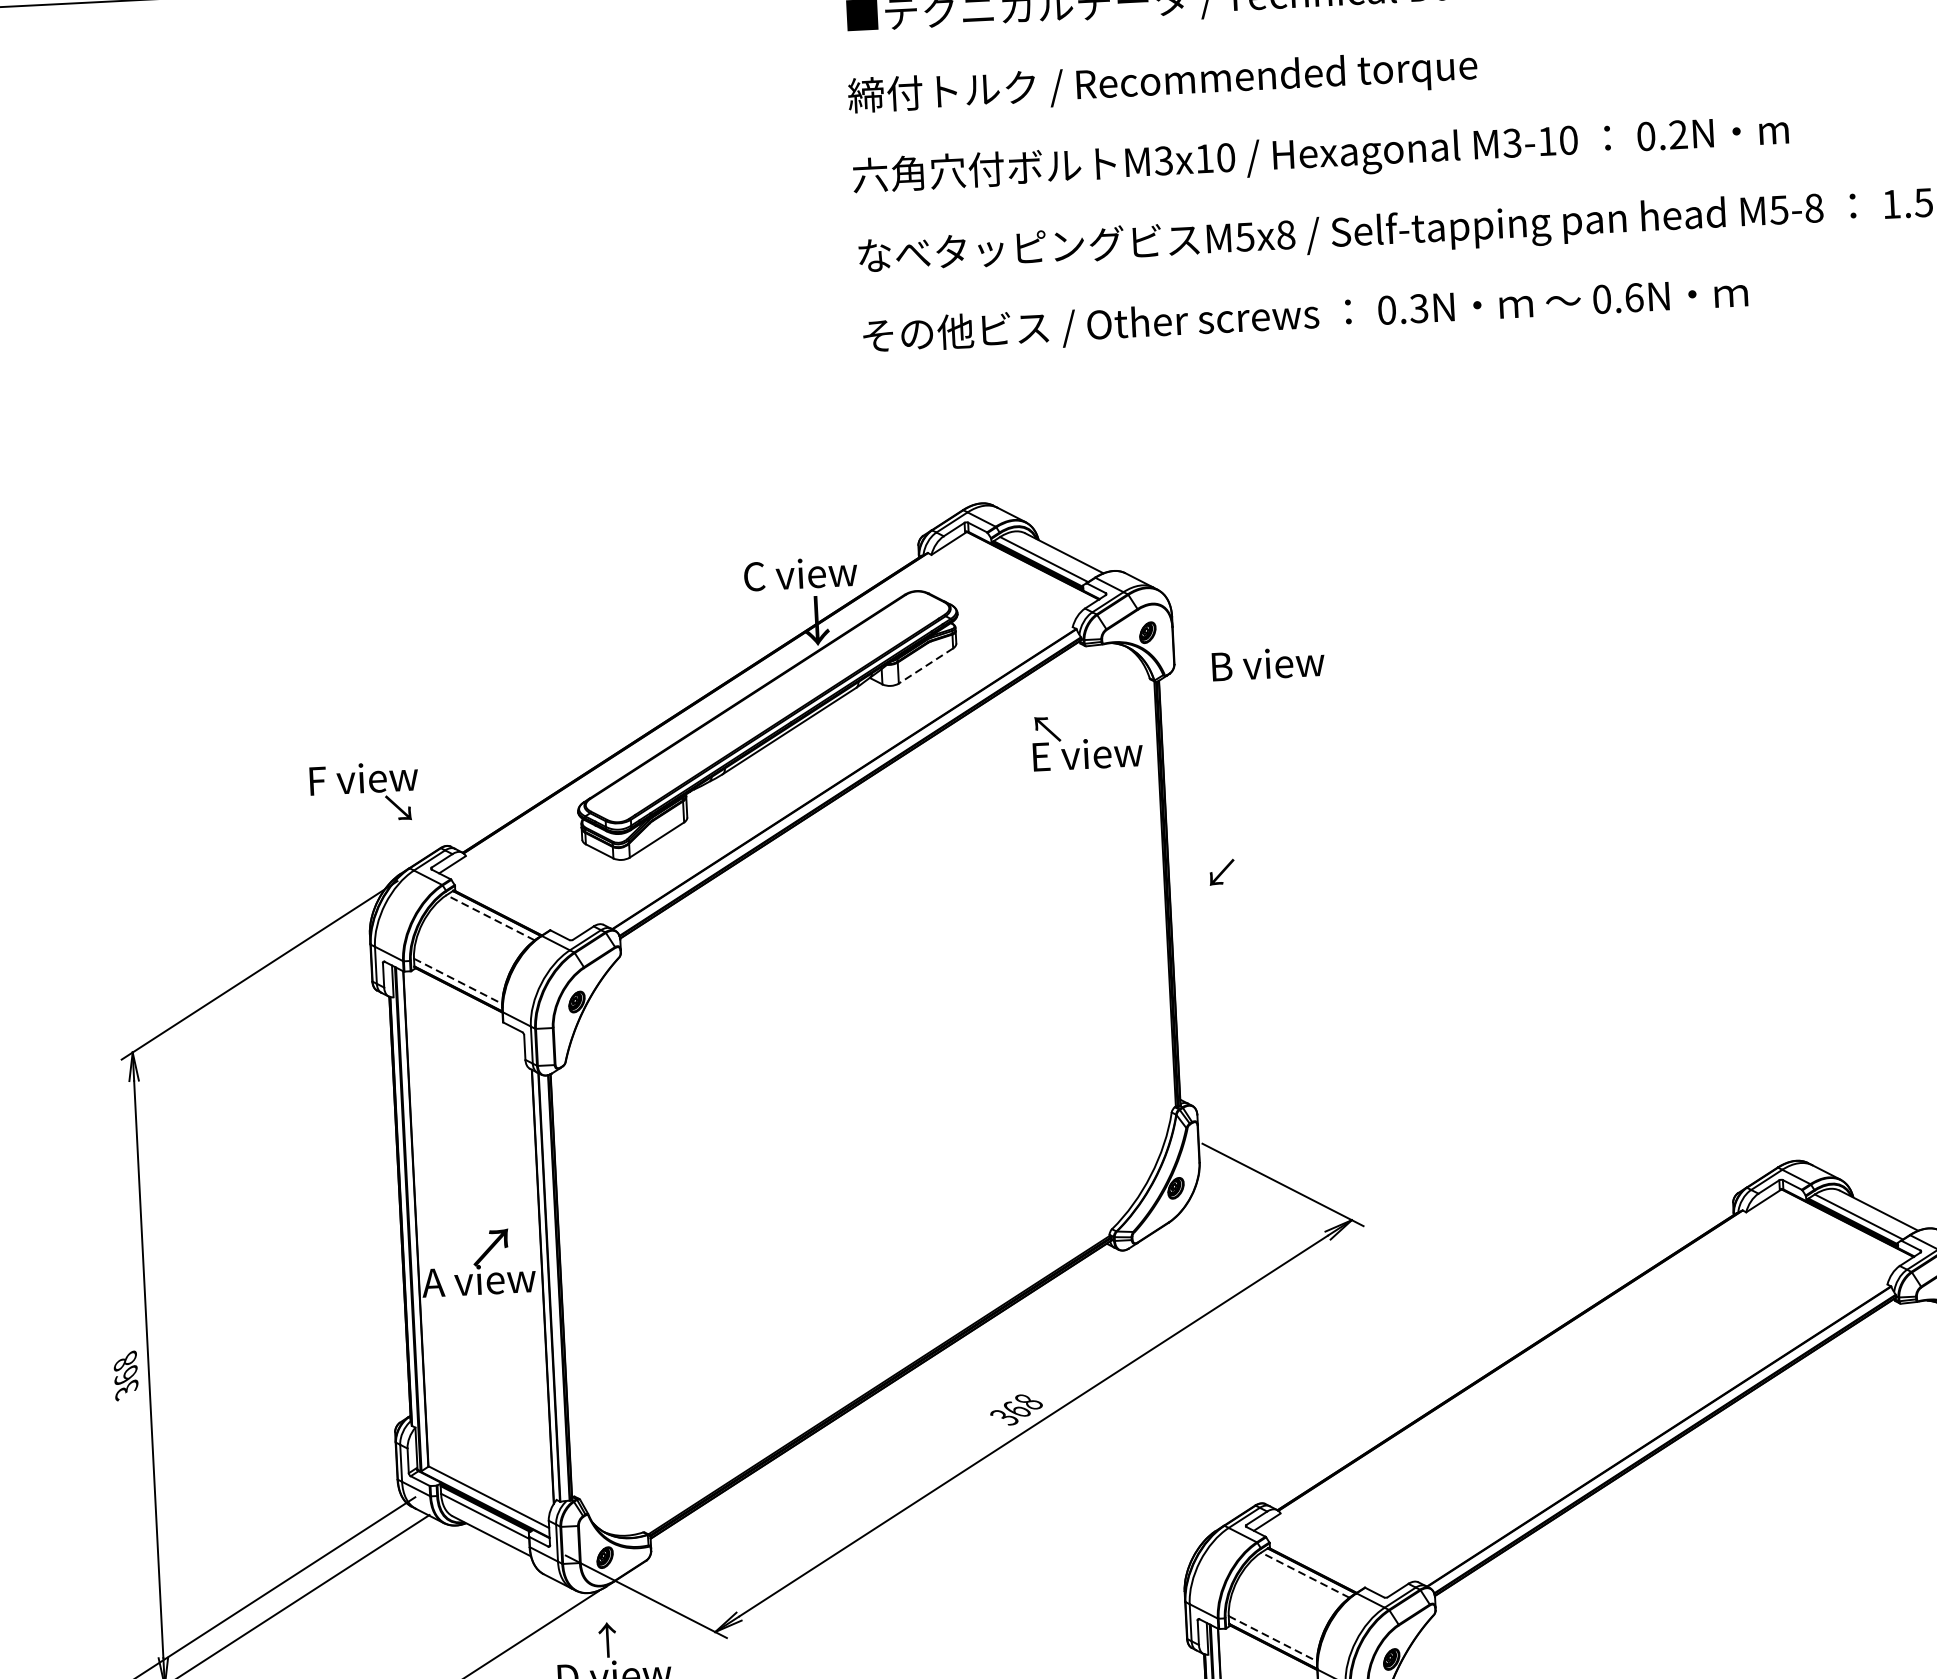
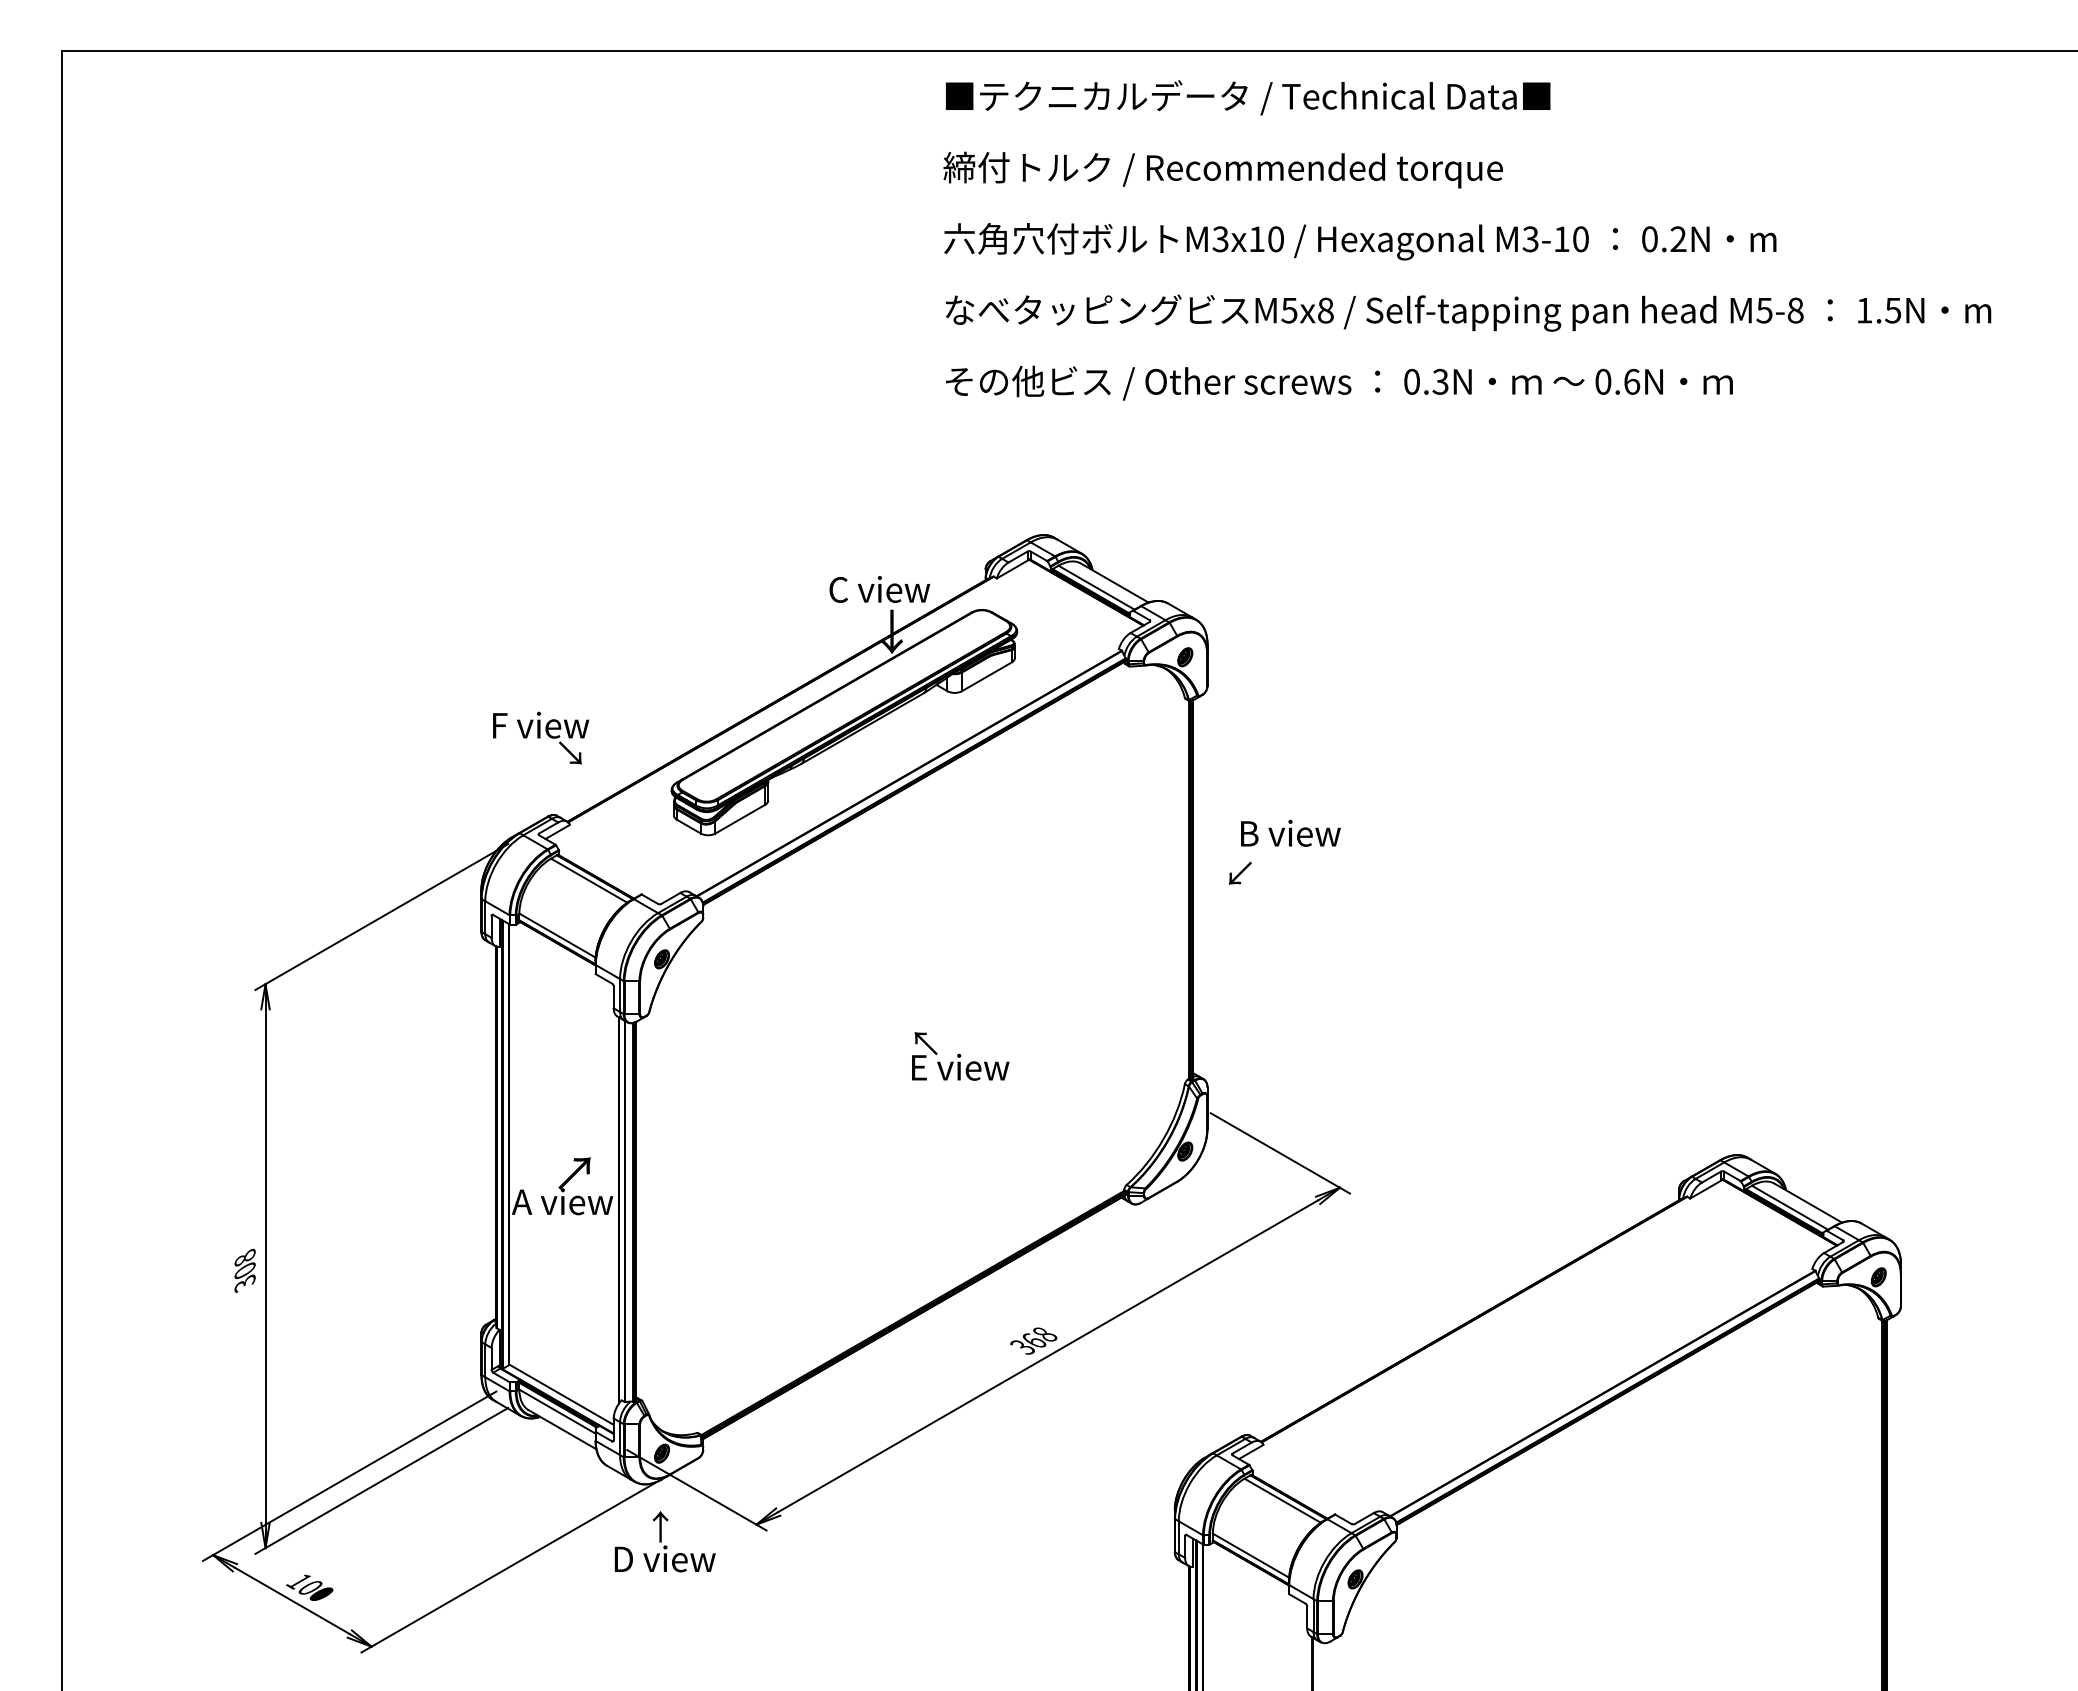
text: (1267, 662) -> (1290, 832), moved
line: (925, 665) -> (986, 676), dashed -> solid
text: (1087, 741) -> (960, 1056), moved
text: (365, 792) -> (541, 737), moved
line: (489, 917) -> (588, 880), dashed -> solid
line: (458, 981) -> (557, 935), dashed -> solid
text: (125, 1375) -> (244, 1270), 368 -> 308
line: (1305, 1574) -> (1282, 1500), dashed -> solid
line: (1273, 1638) -> (1251, 1555), dashed -> solid

